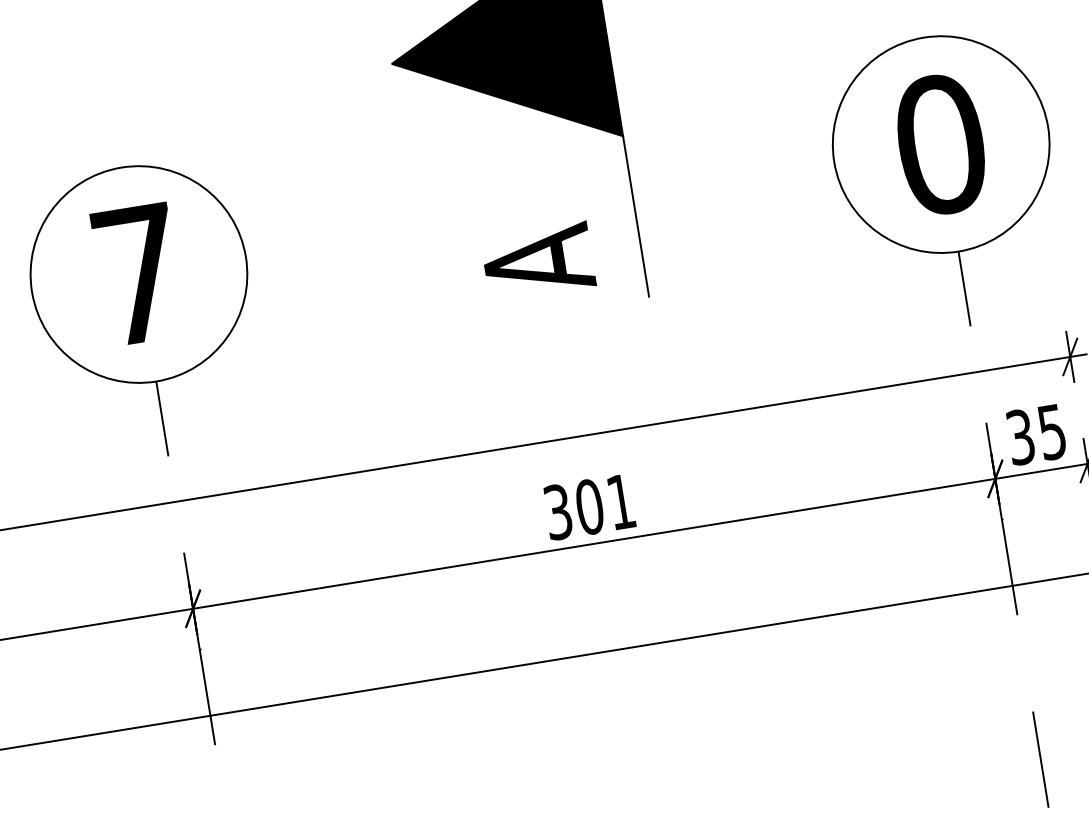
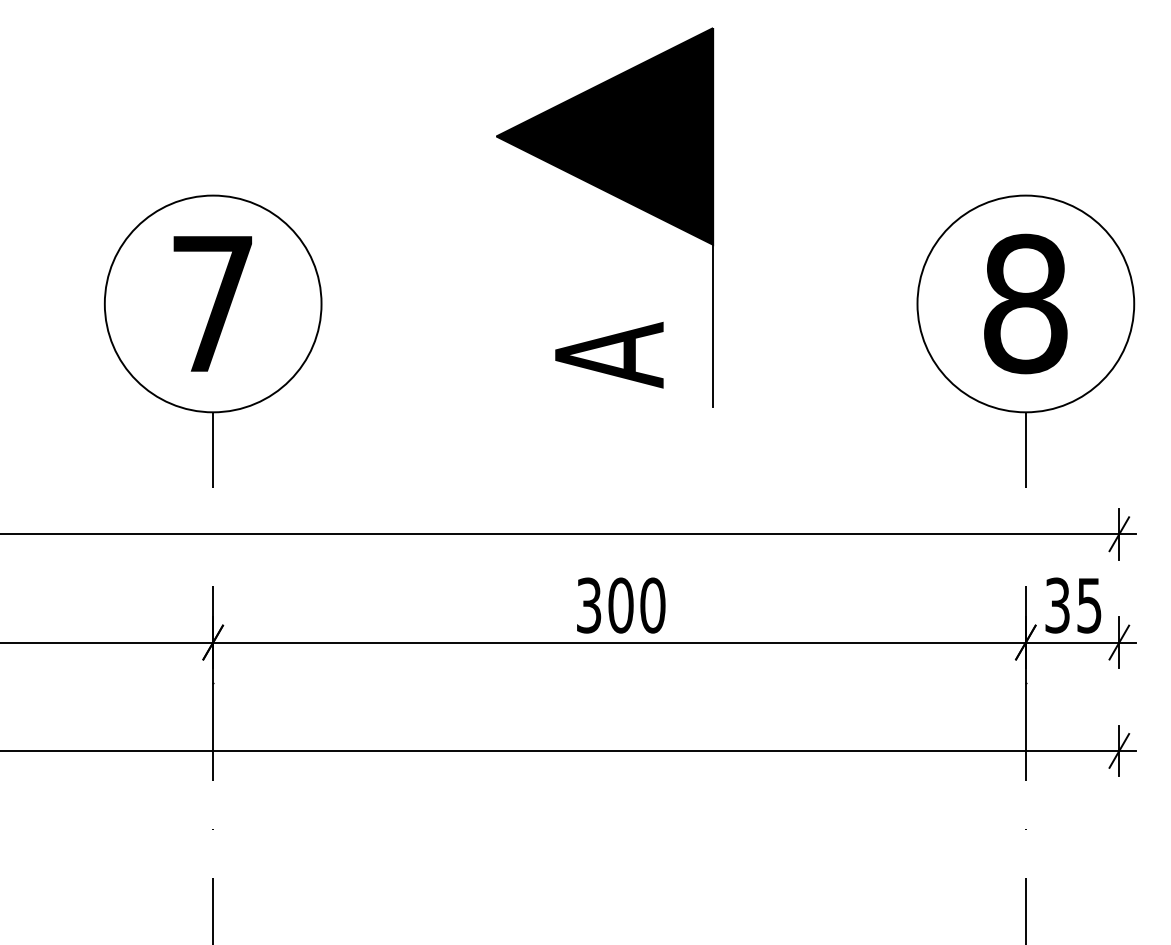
text: (940, 145) -> (1025, 304), 0 -> 8
text: (620, 501) -> (652, 605), 301 -> 300

